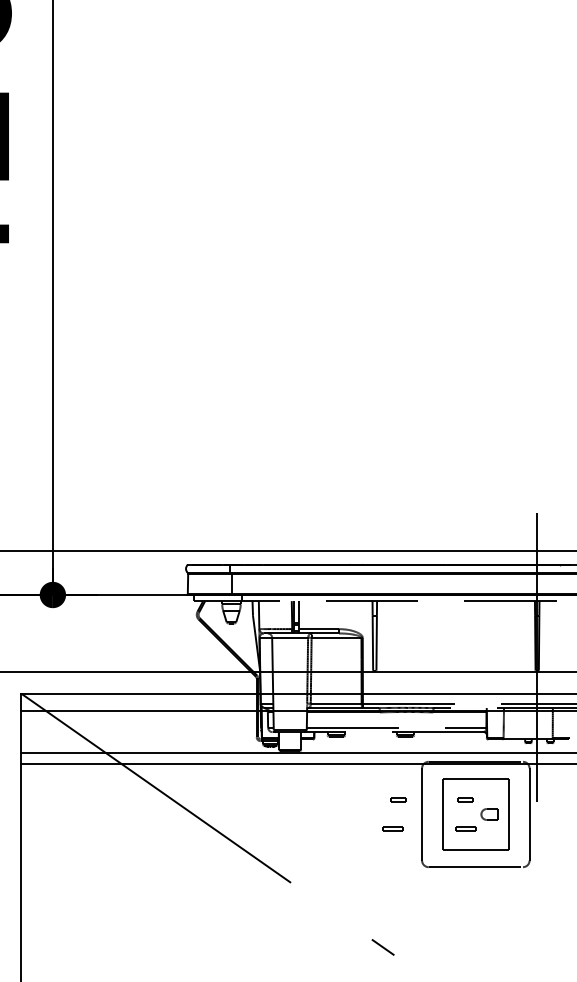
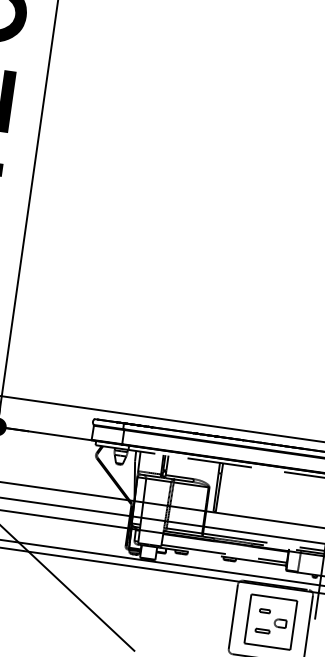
part: (398, 799) -> (218, 604), removed
part: (392, 828) -> (211, 623), removed

